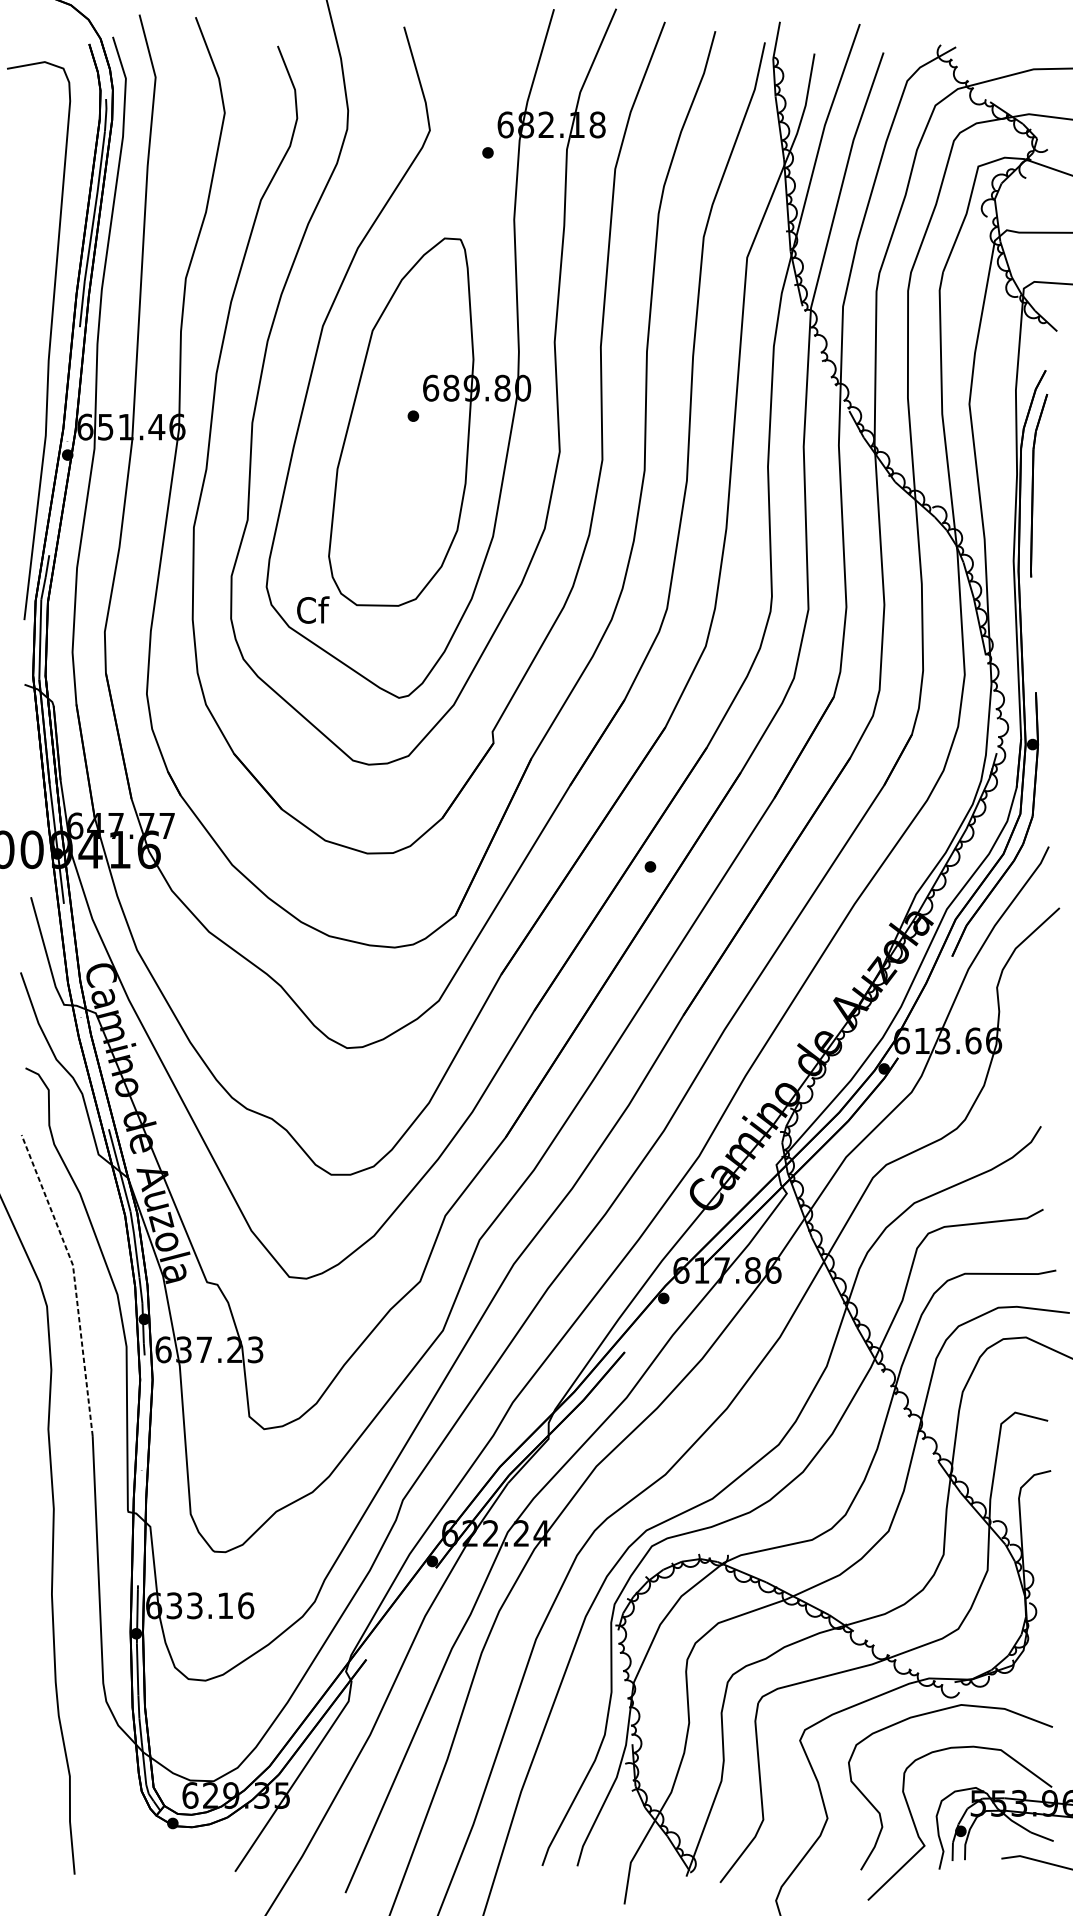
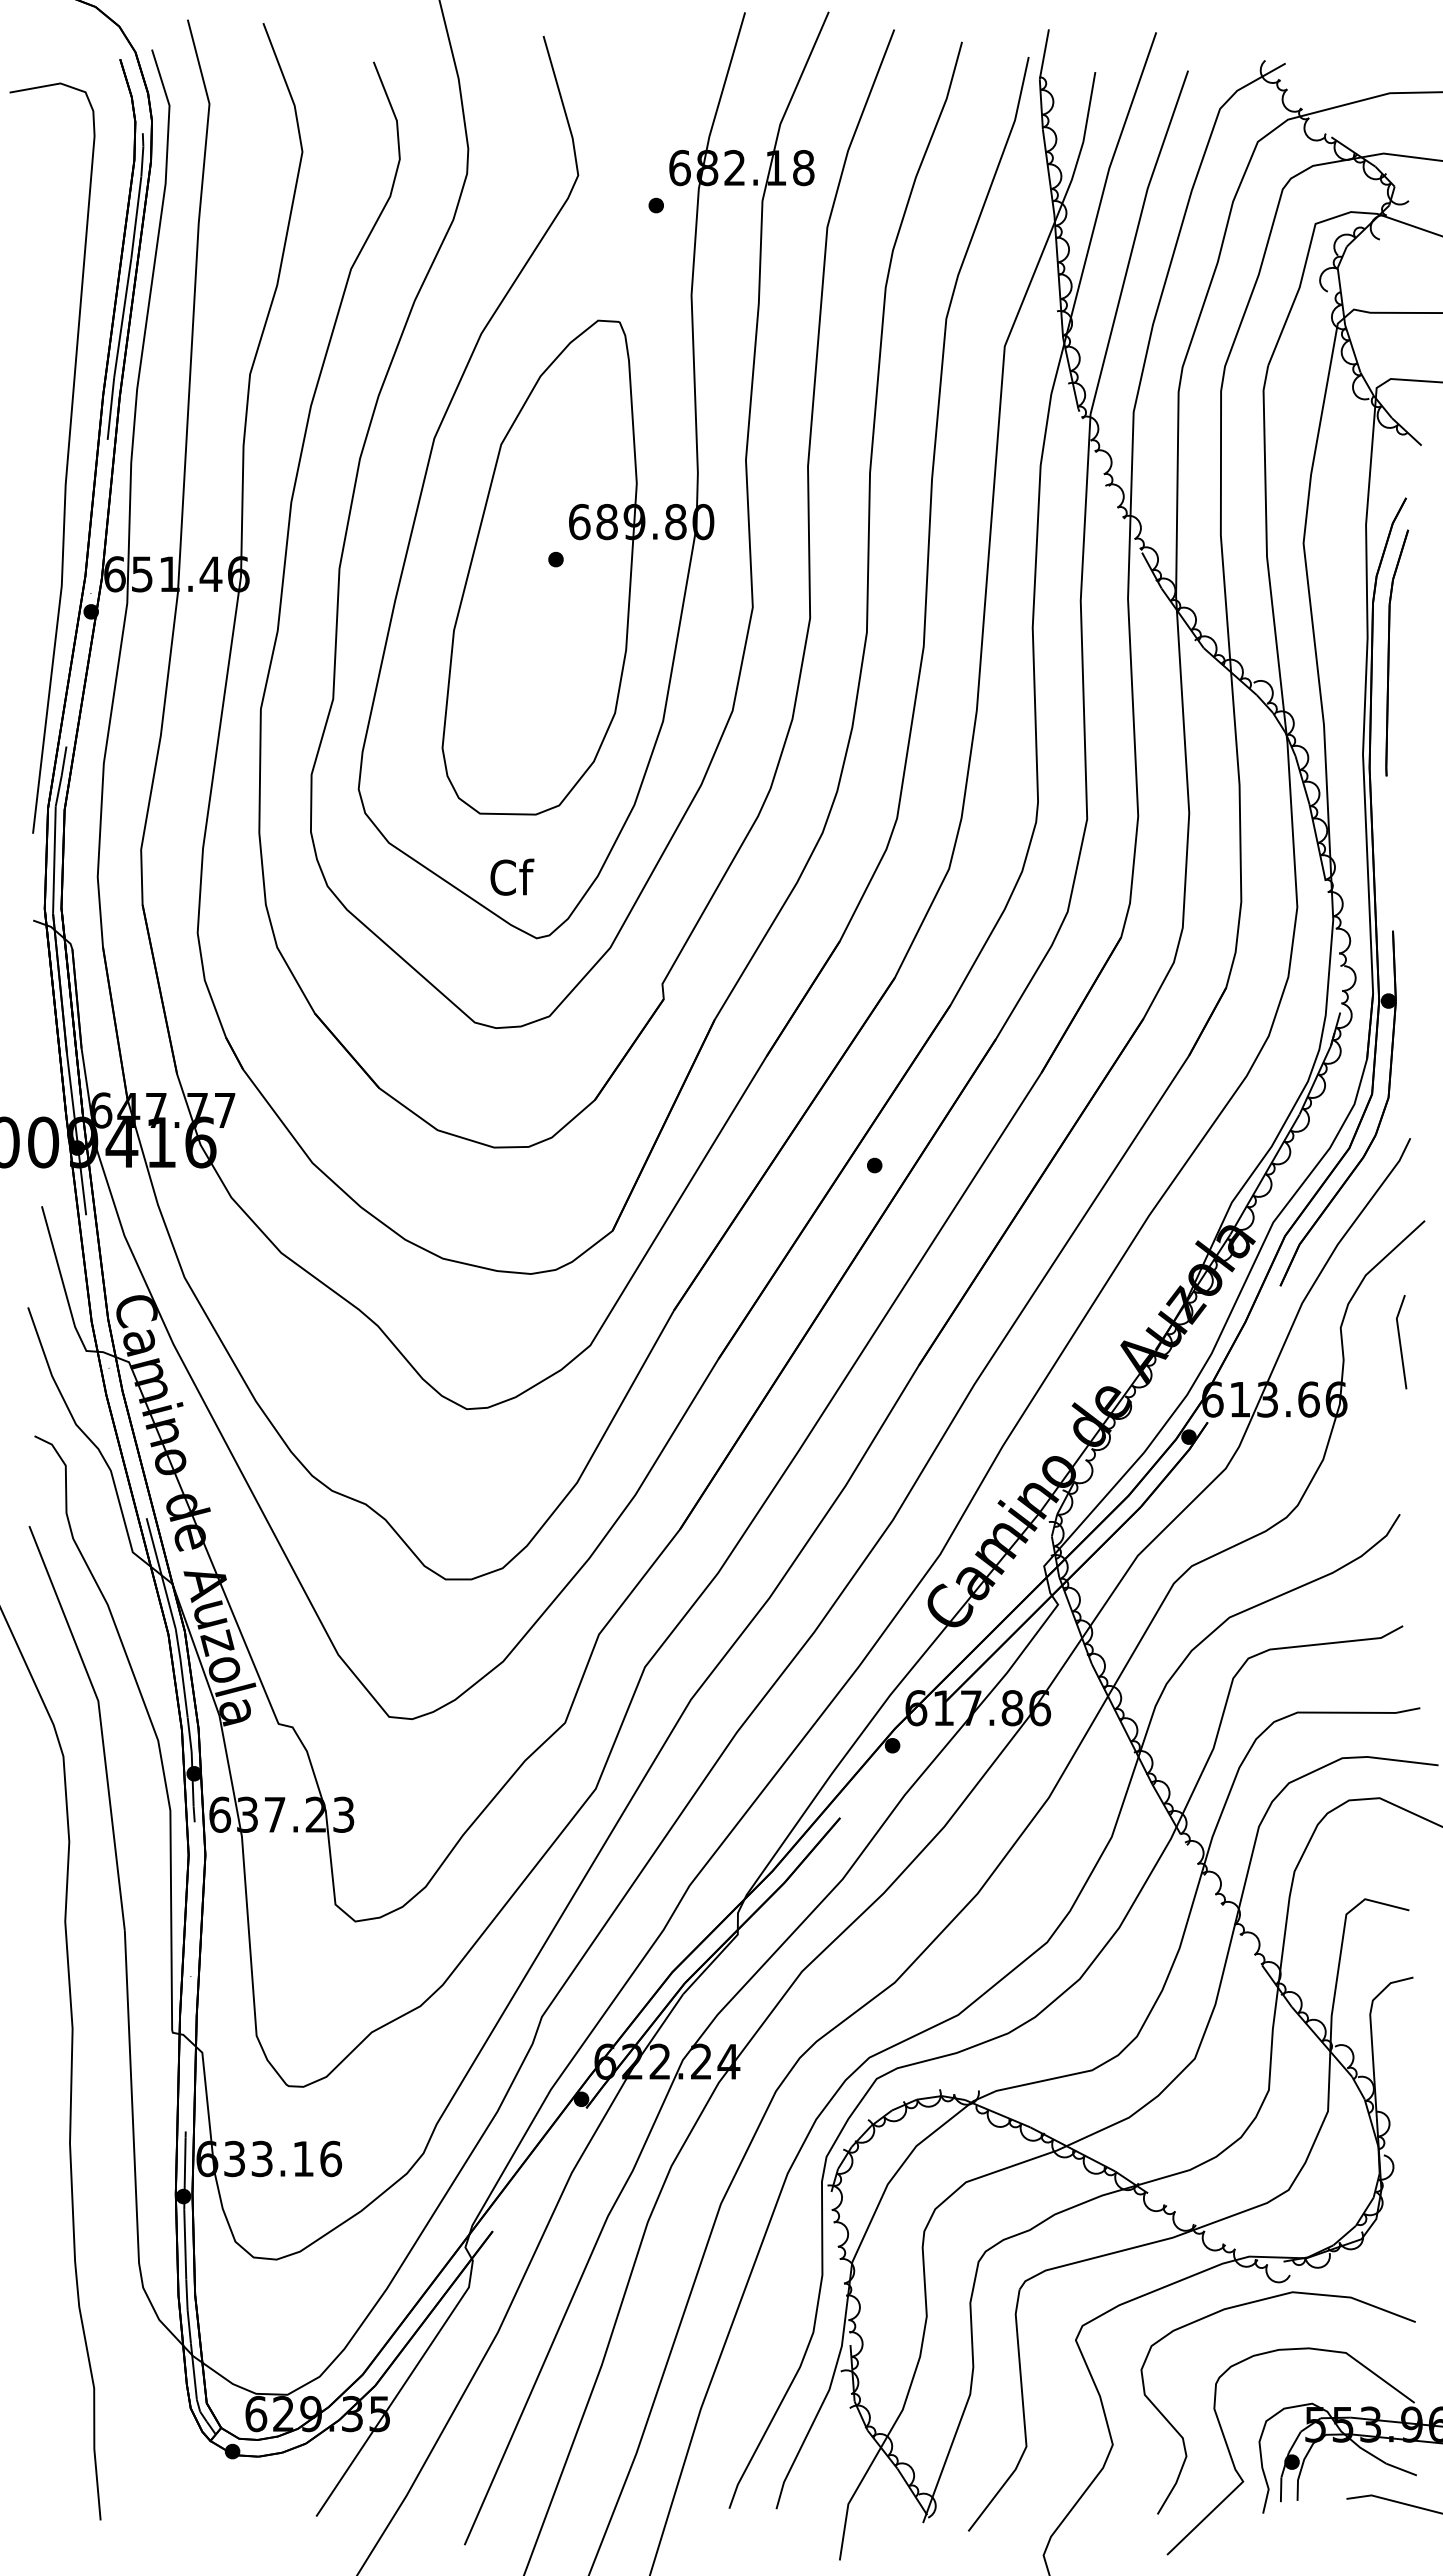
text: (313, 609) -> (512, 876), moved
line: (1041, 998) -> (1400, 1342), added
line: (74, 1280) -> (100, 1721), dashed -> solid

